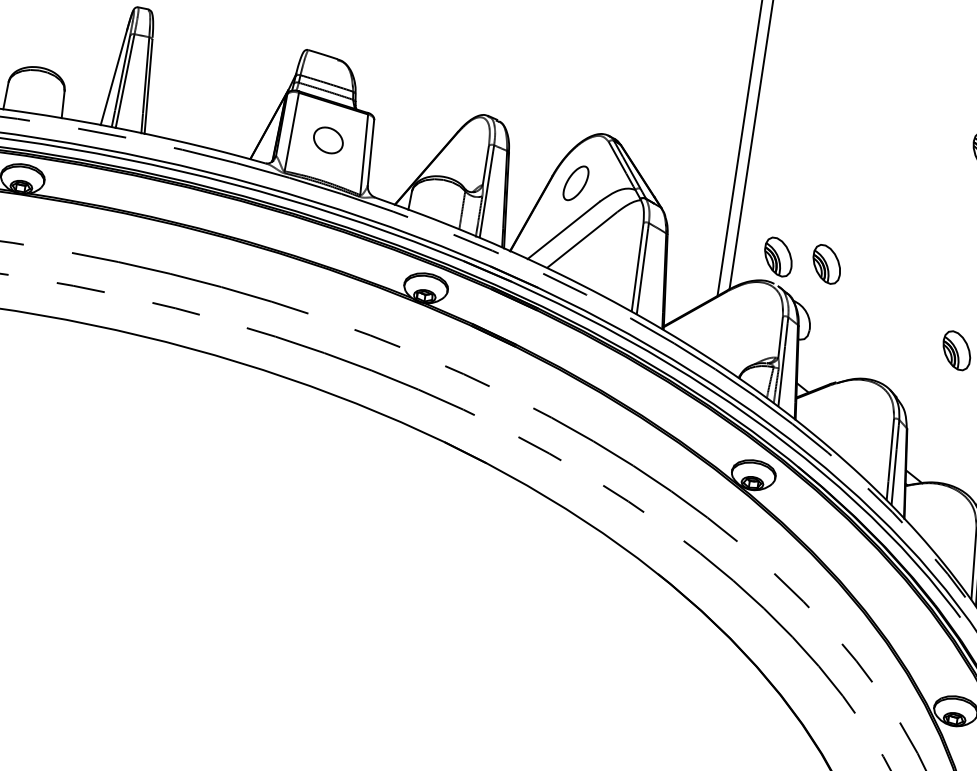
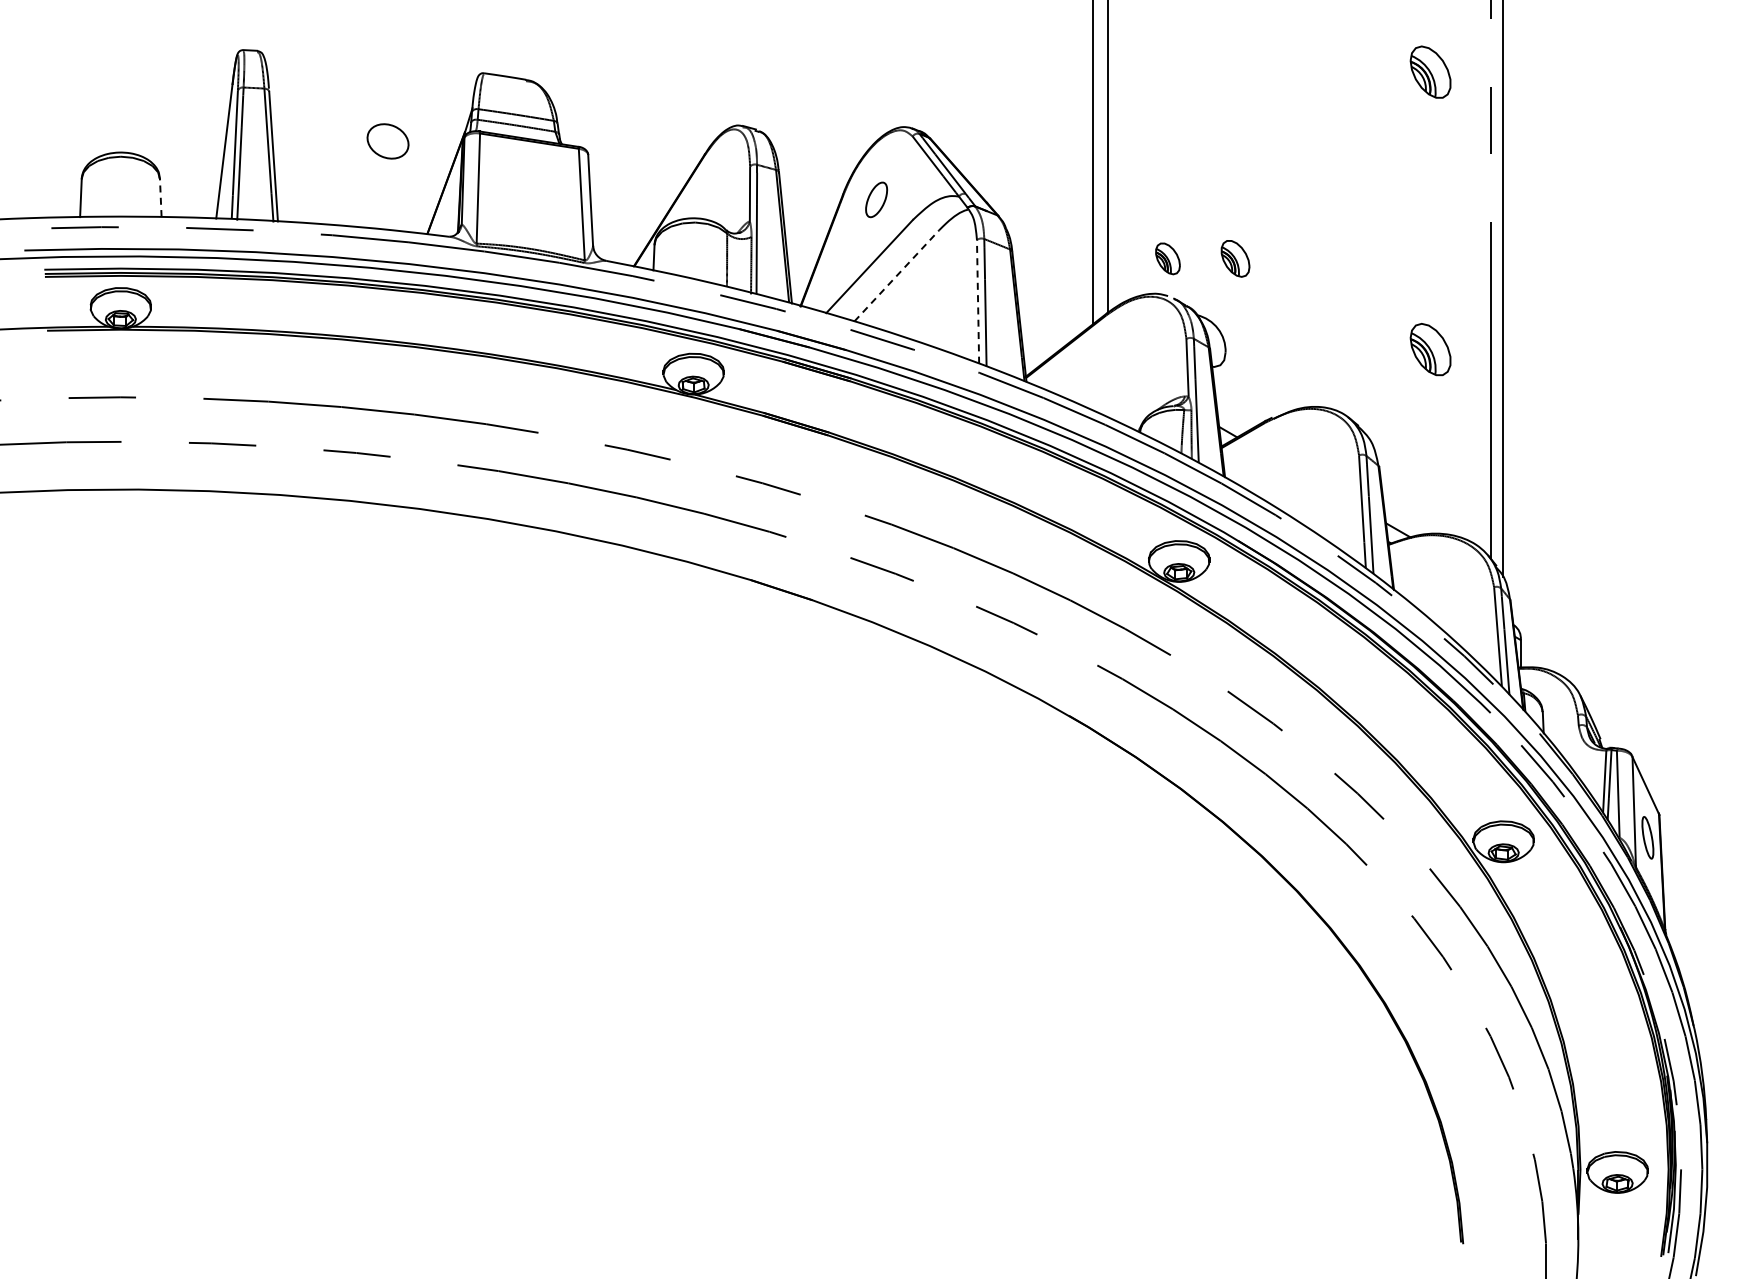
line: (63, 104) -> (160, 197), solid -> dashed
part: (328, 140) -> (387, 141), moved
part: (575, 183) -> (876, 199), size x0.7
line: (582, 239) -> (897, 275), solid -> dashed
part: (778, 256) -> (1167, 258), size x0.6
part: (826, 264) -> (1235, 258), size x0.7
line: (637, 267) -> (978, 302), solid -> dashed

